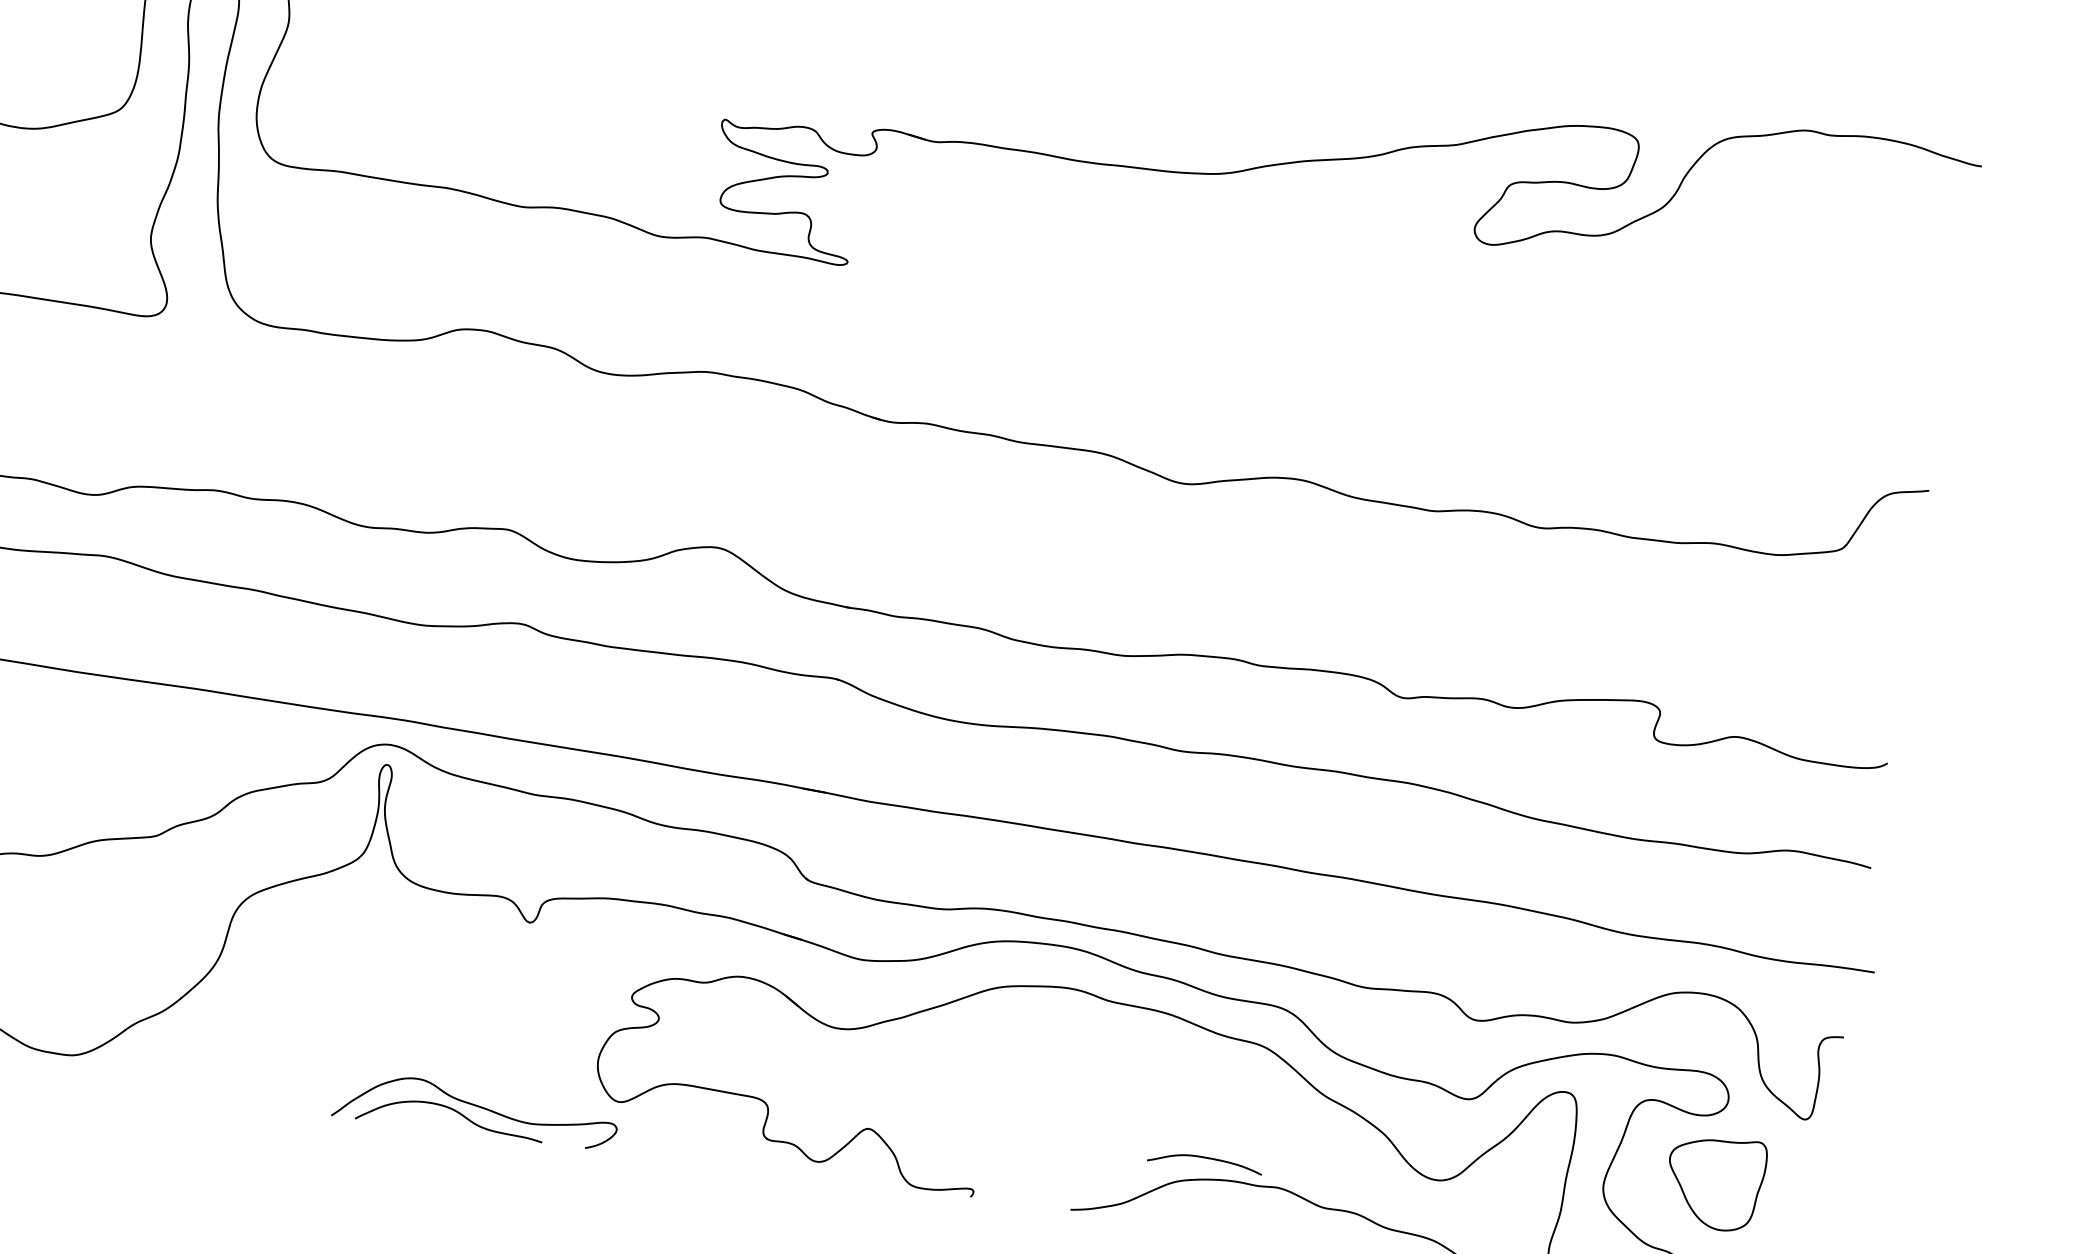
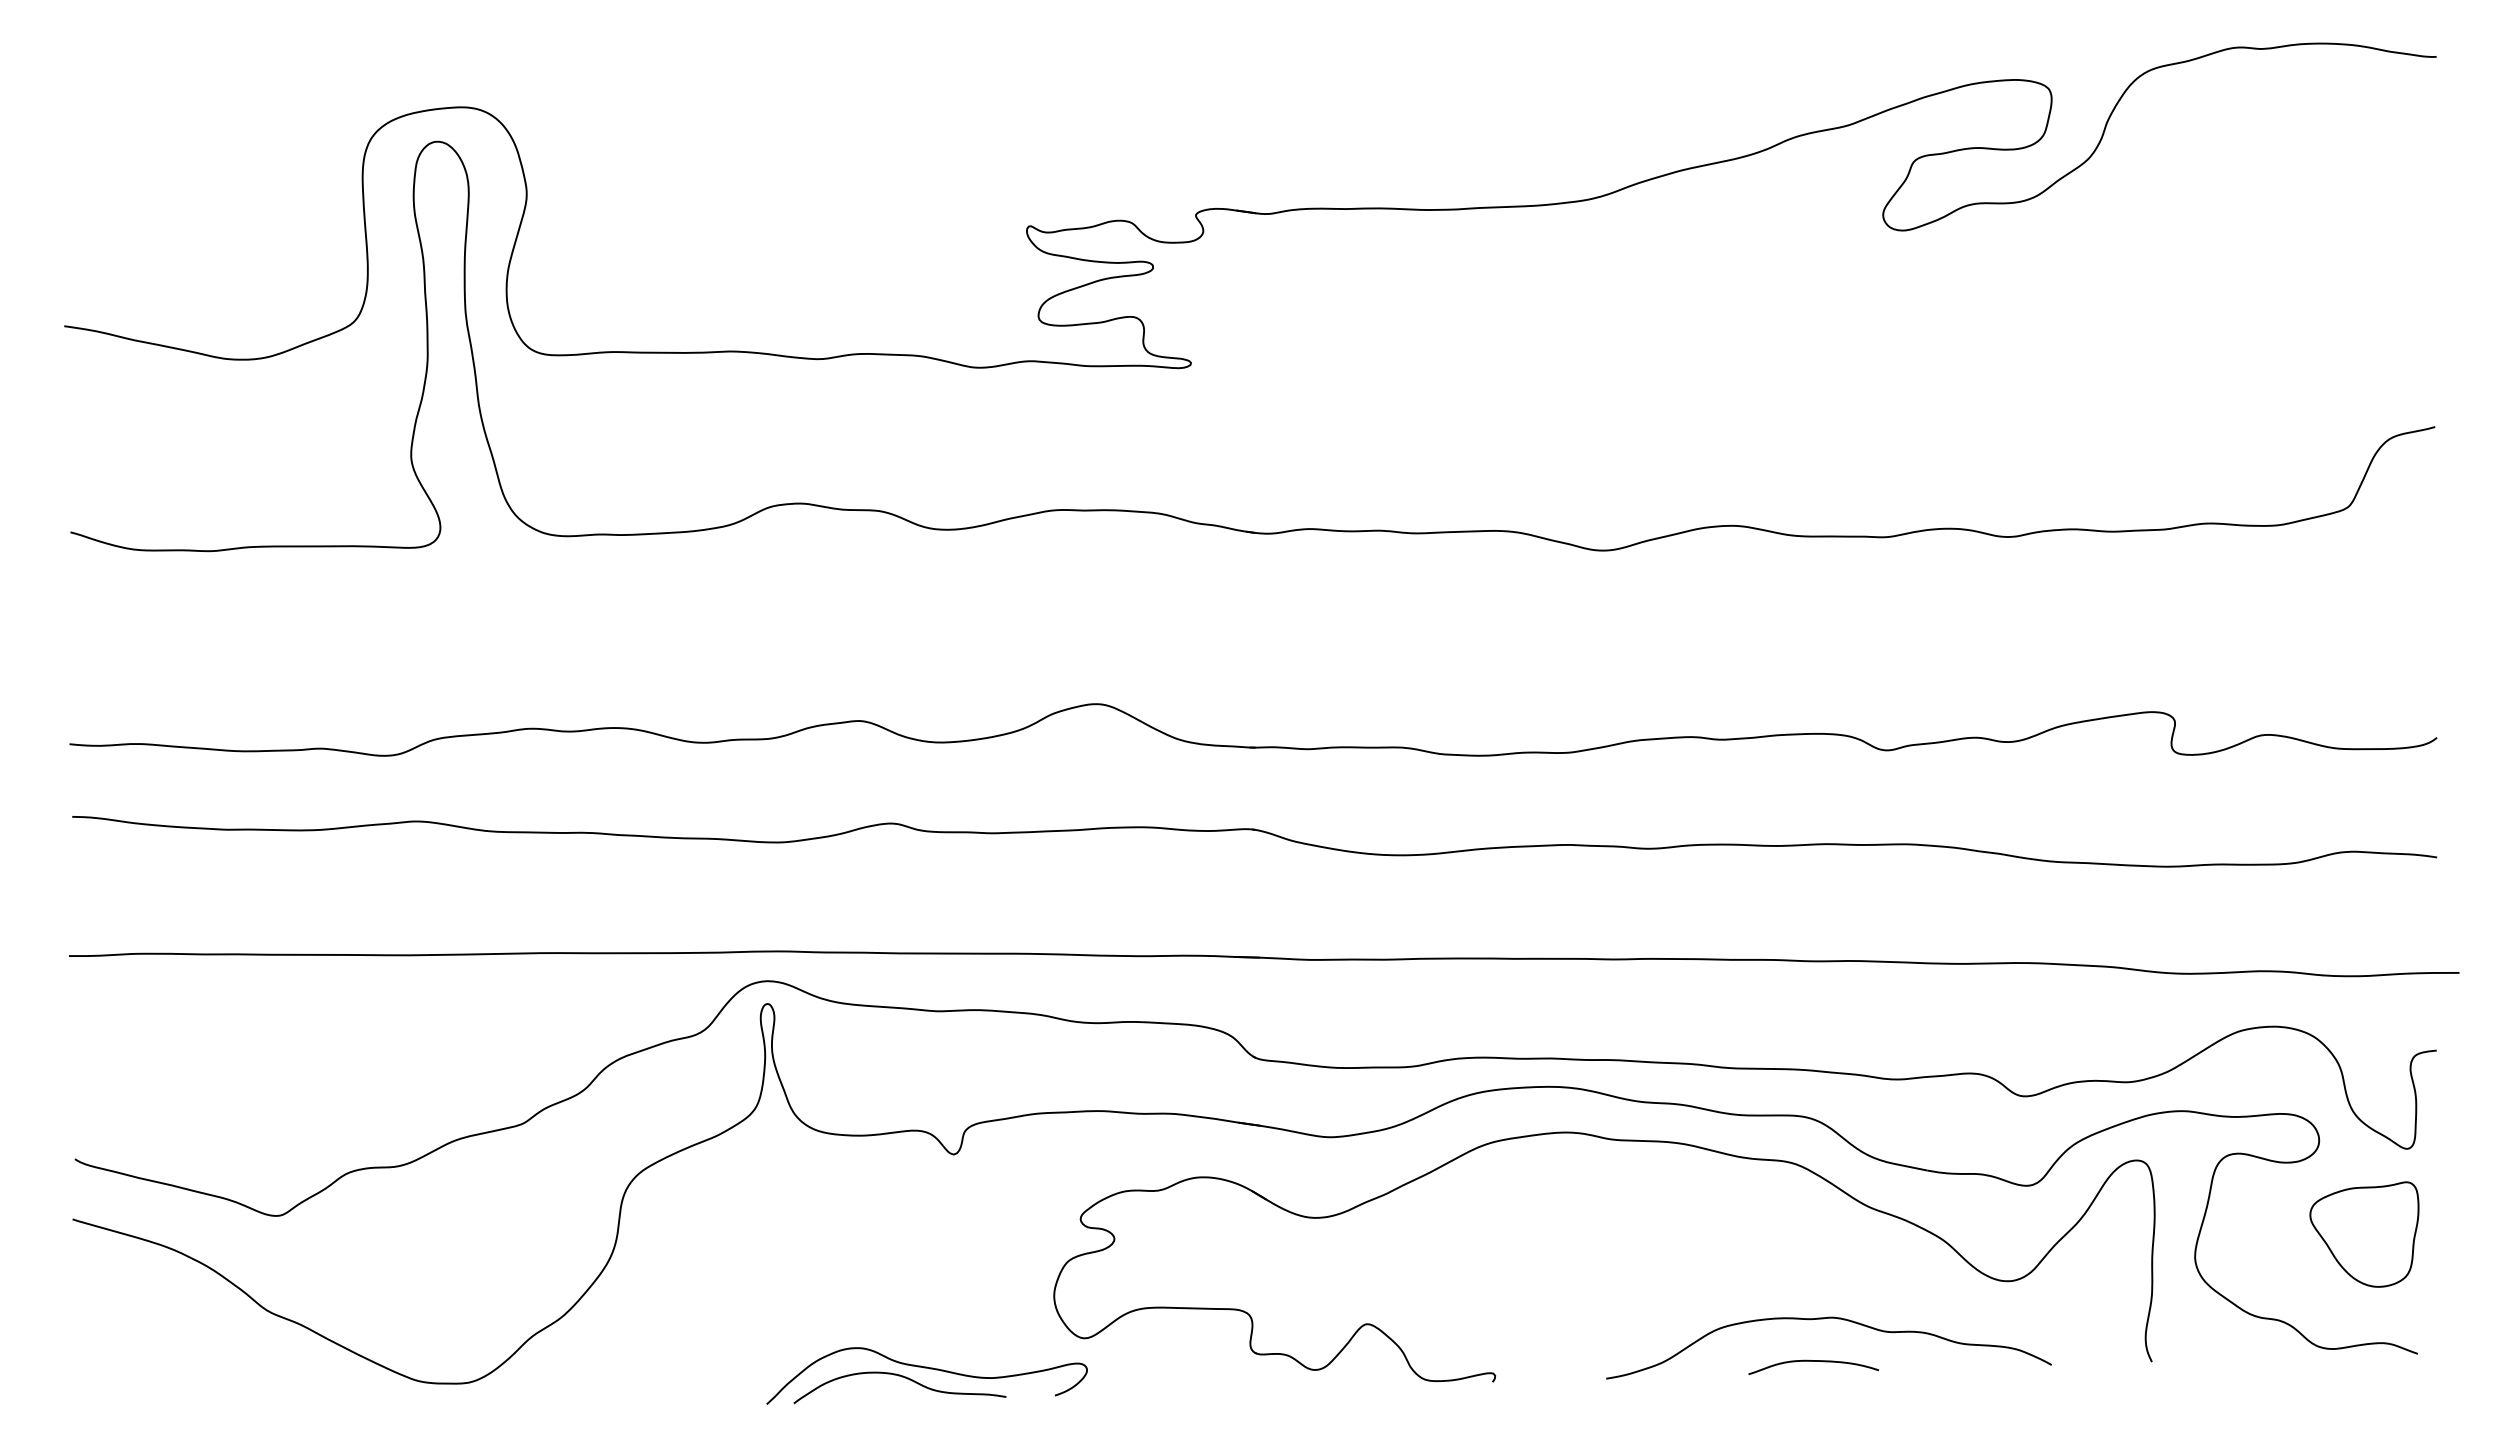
curve: (1205, 1158) -> (1813, 1361), moved
part: (1714, 1182) -> (2364, 1234), moved

